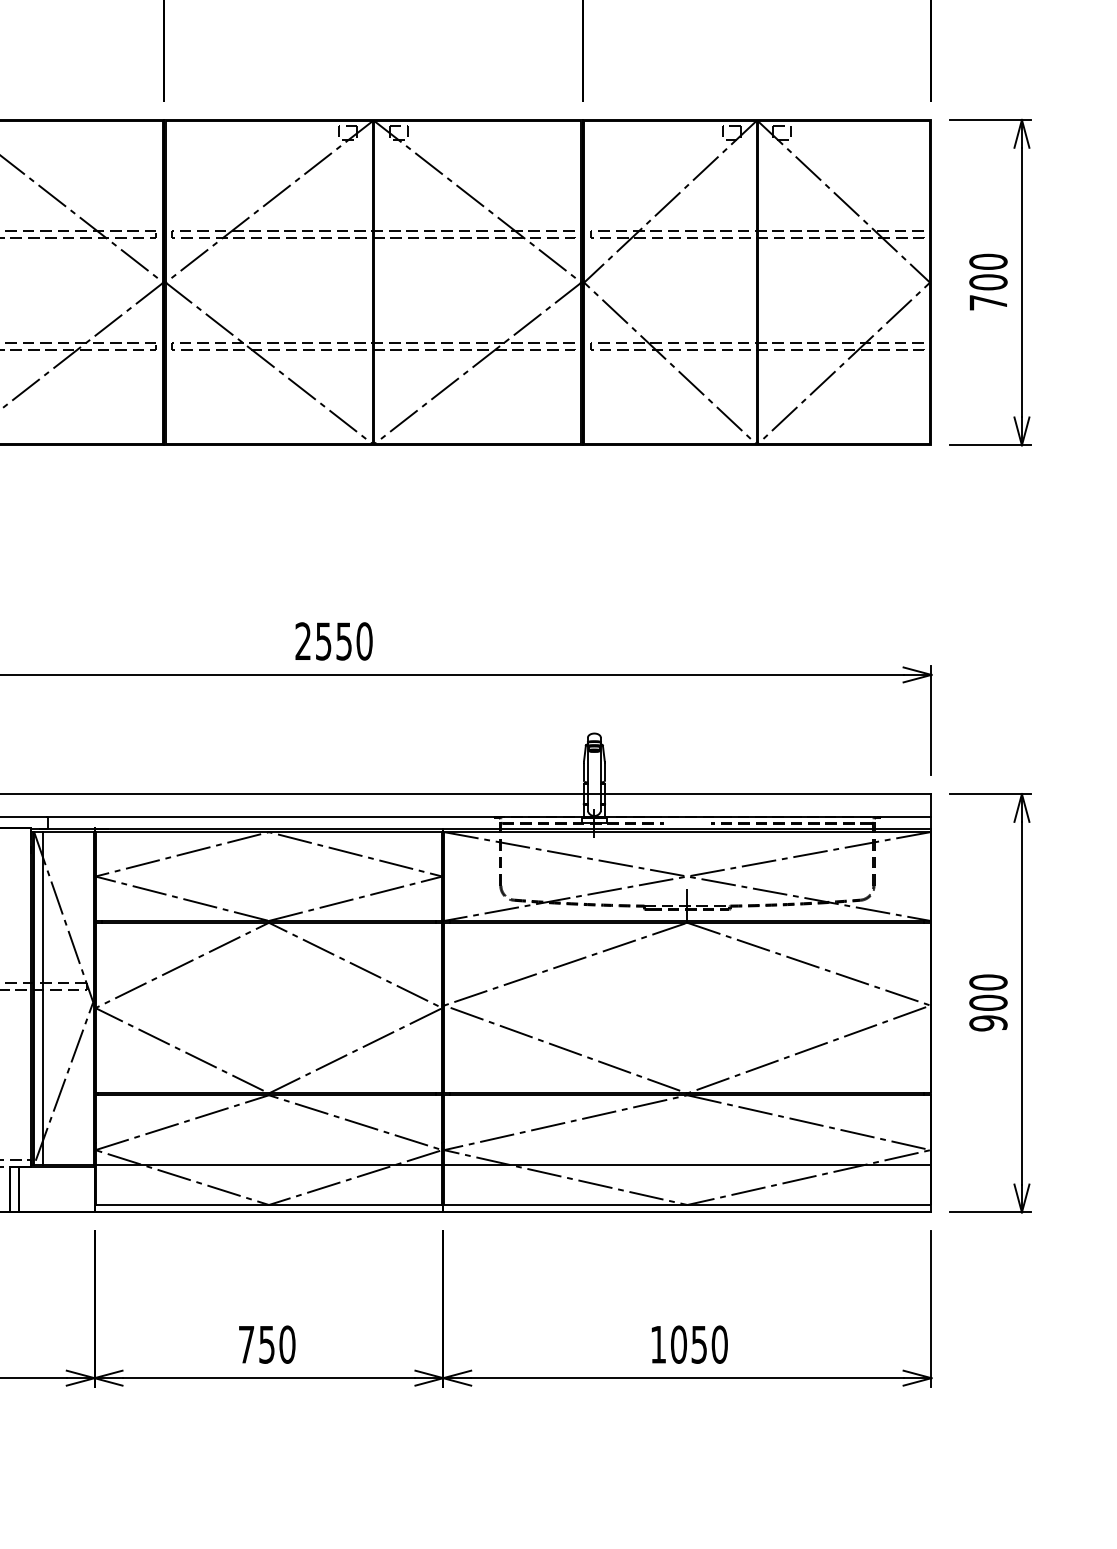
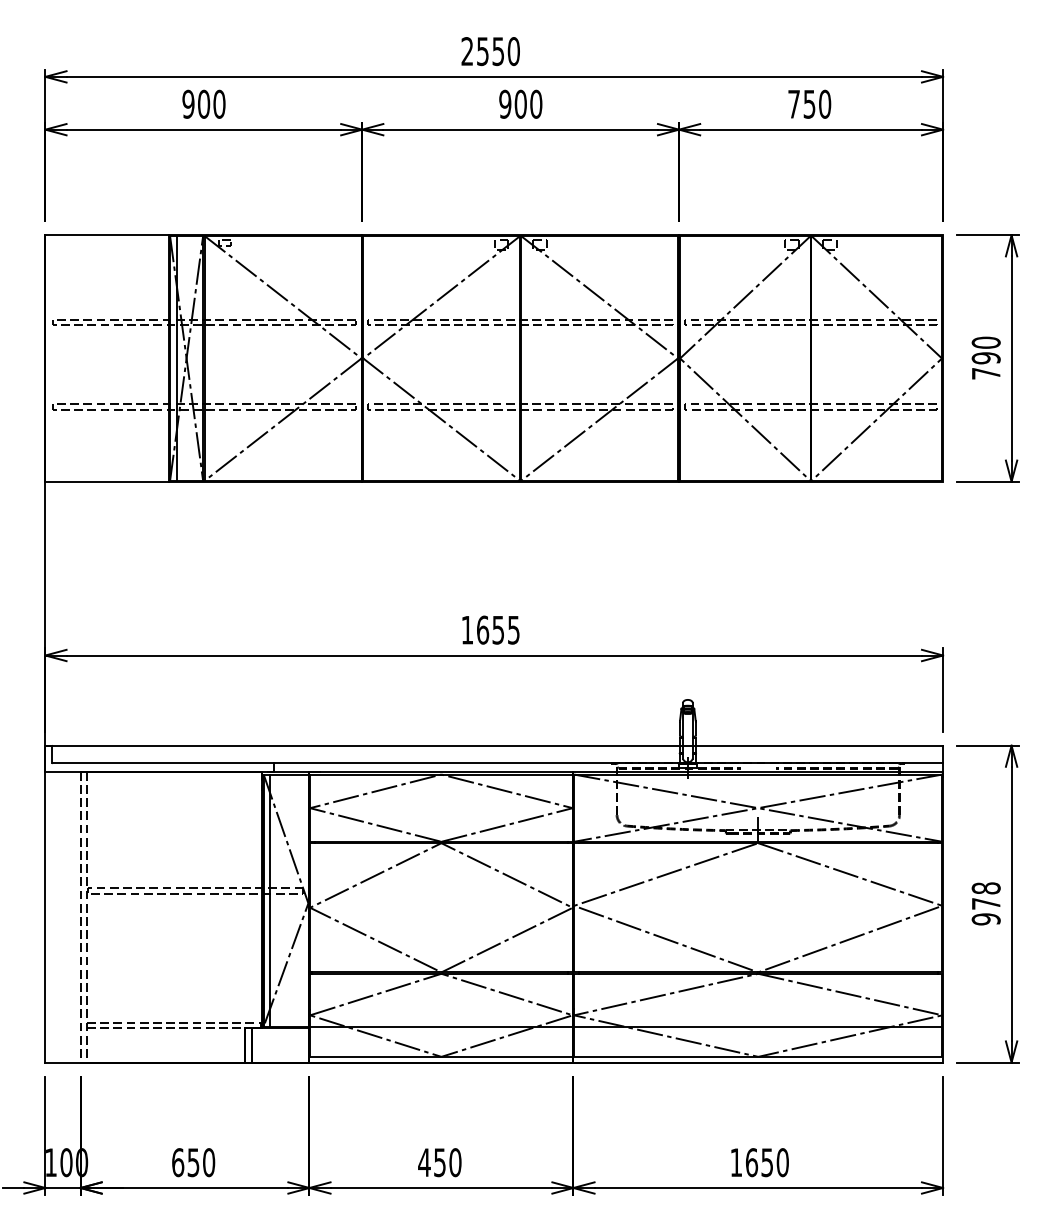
text: (987, 282) -> (985, 358), 700 -> 790
text: (333, 640) -> (490, 629), 2550 -> 1655
text: (987, 991) -> (985, 895), 900 -> 978
text: (246, 1344) -> (424, 1162), 750 -> 450
text: (678, 1344) -> (751, 1162), 1050 -> 1650

